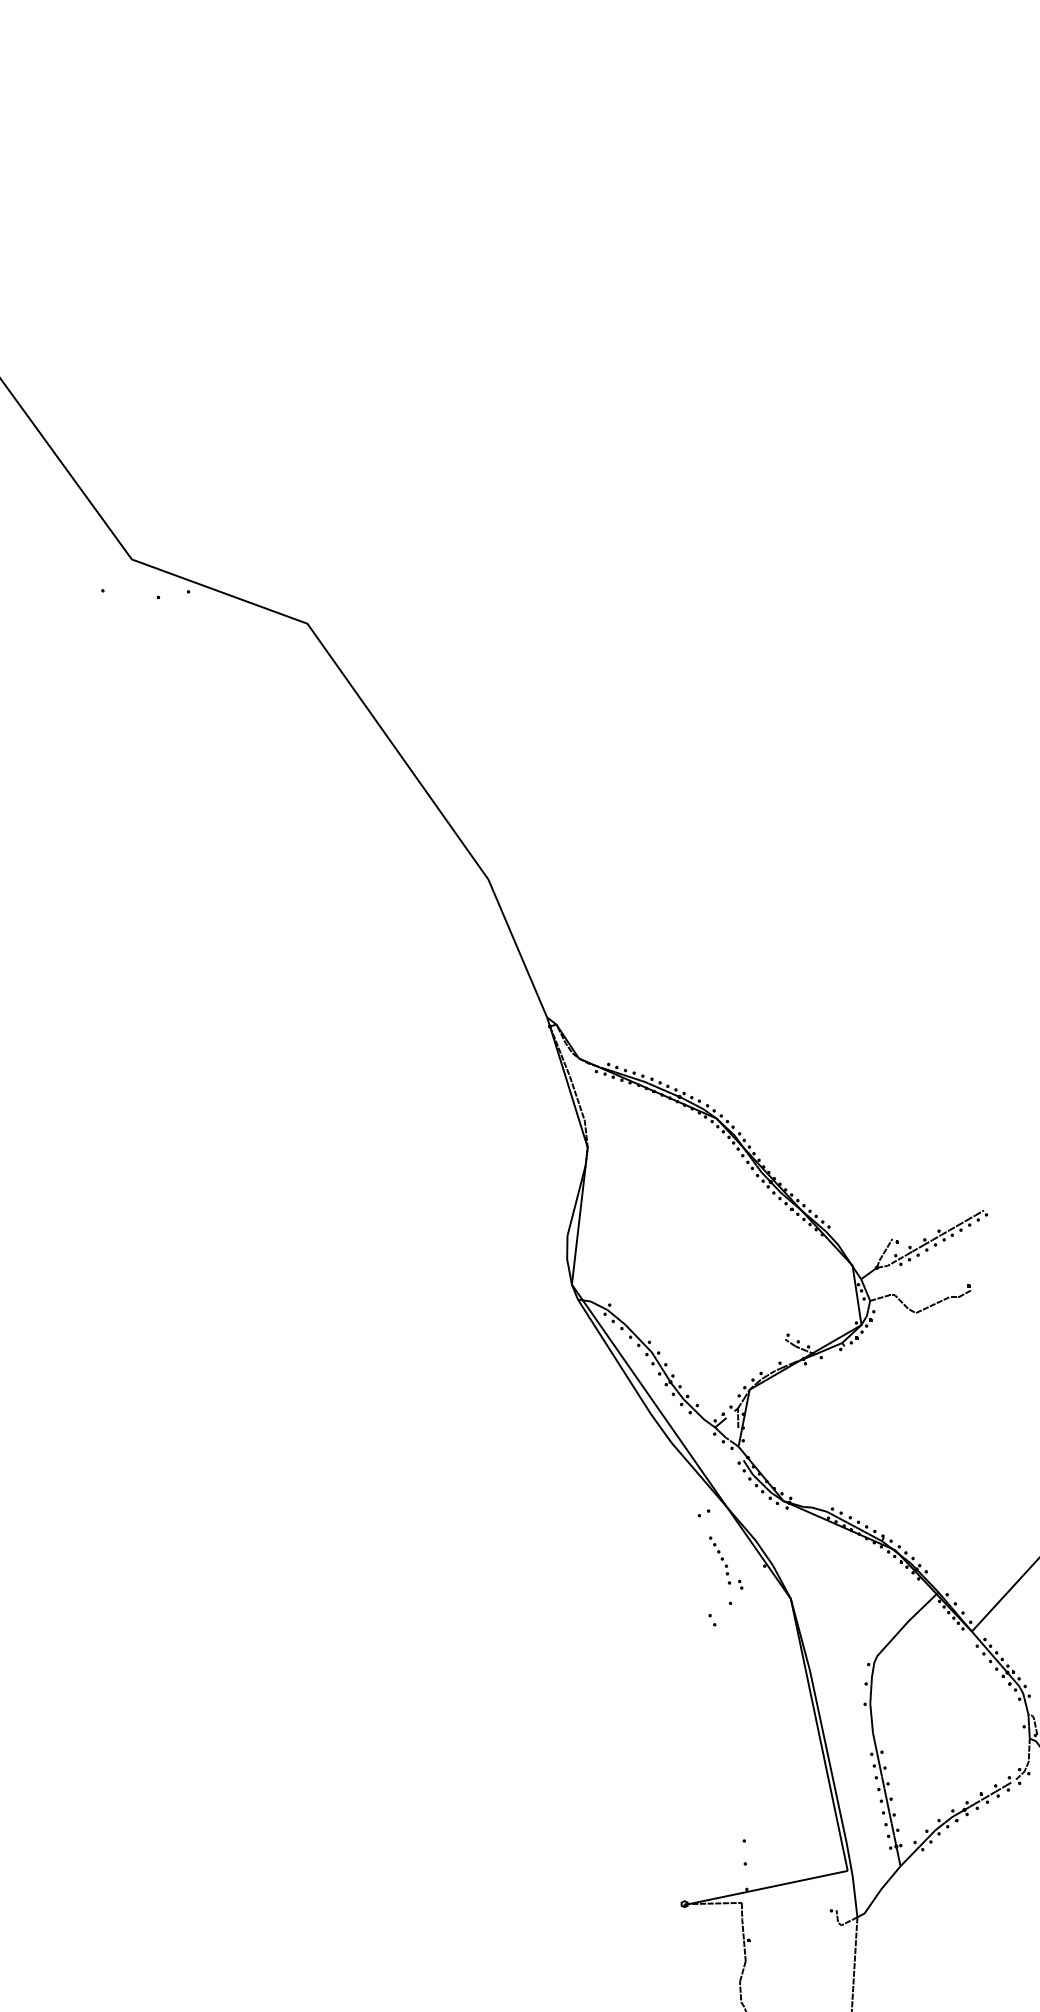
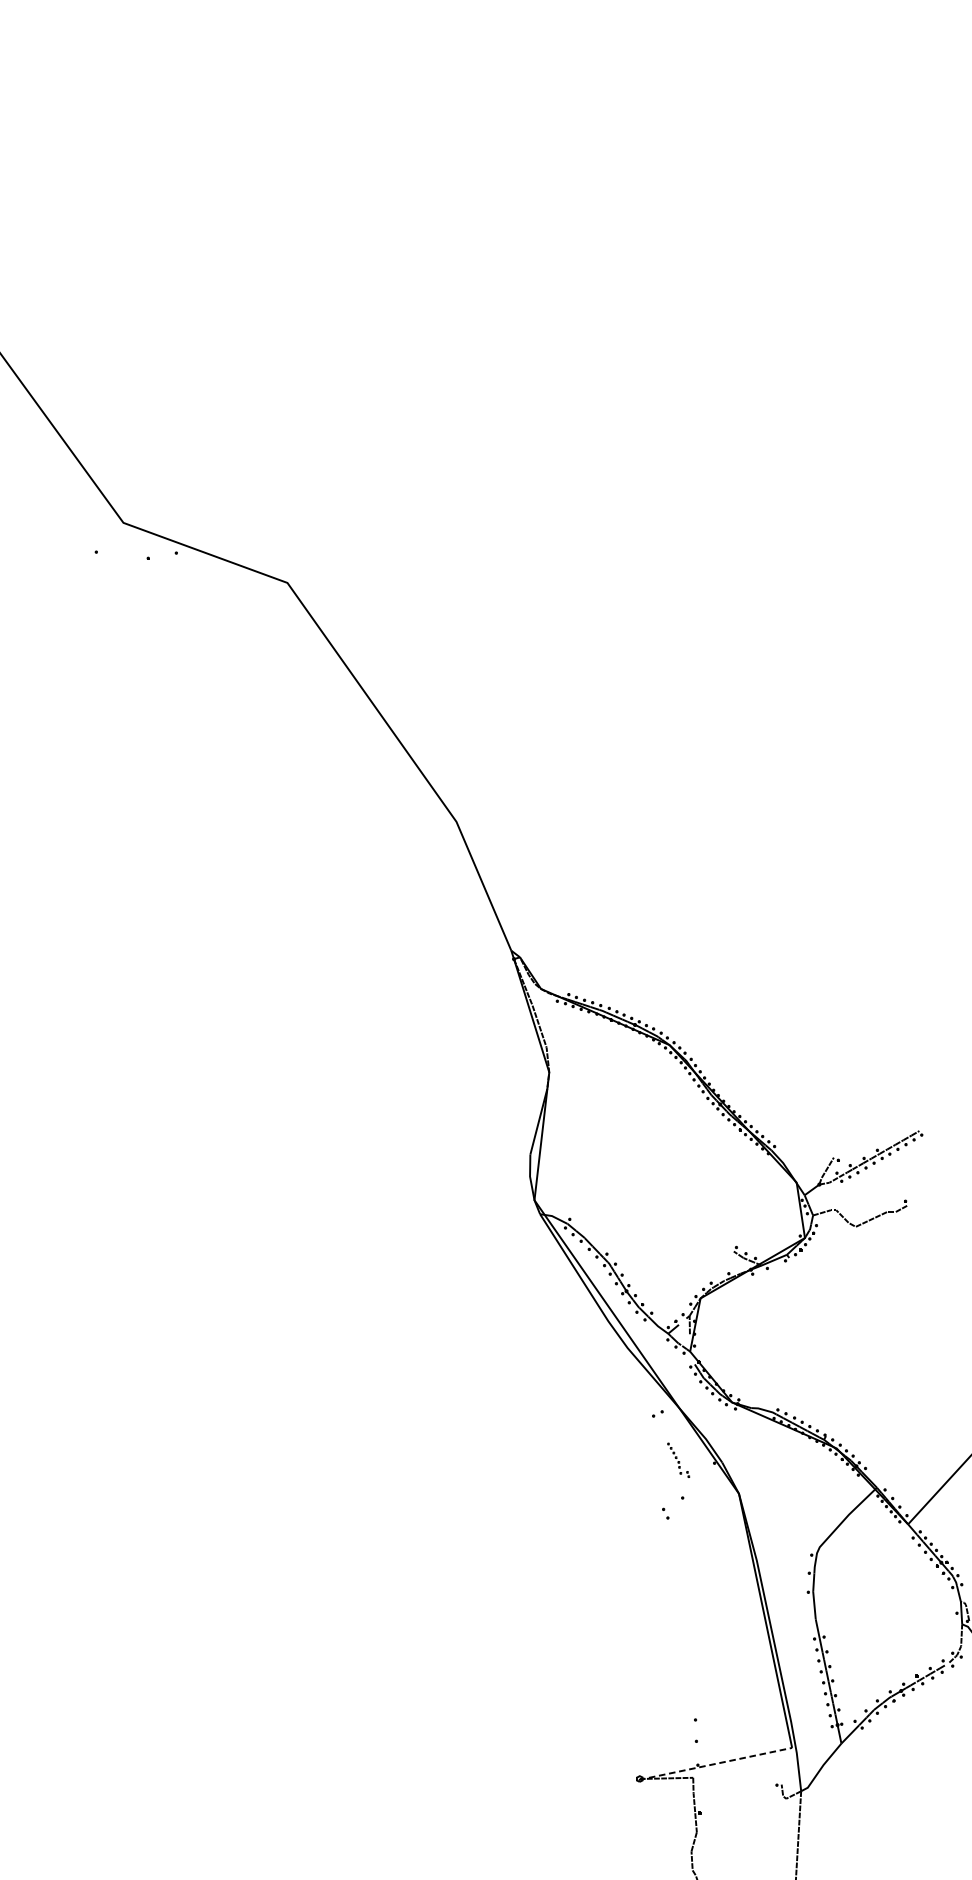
part: (726, 1562) -> (678, 1459), size x0.7
line: (765, 1888) -> (715, 1764), solid -> dashed

